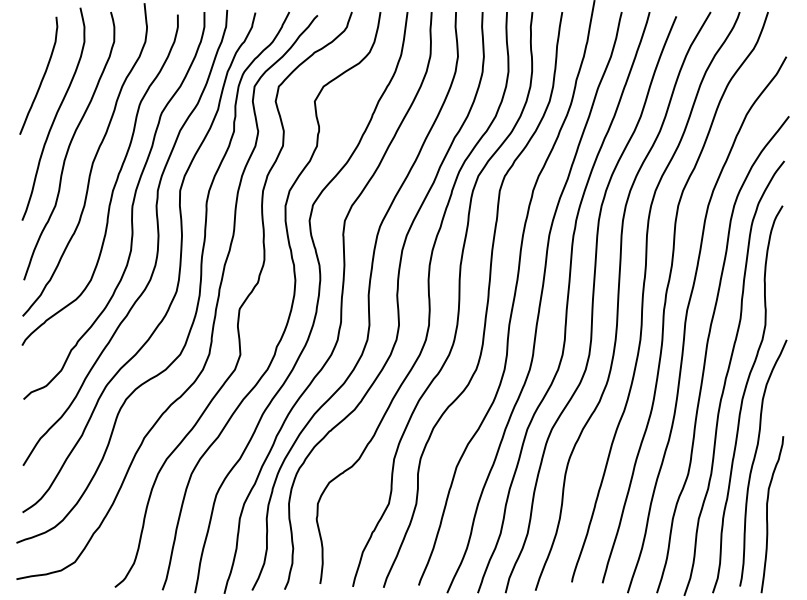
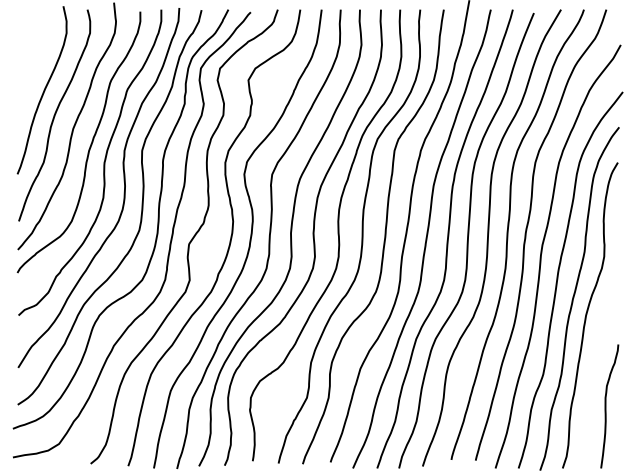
curve: (42, 76) -> (33, 60), removed
curve: (755, 458) -> (596, 362), removed

